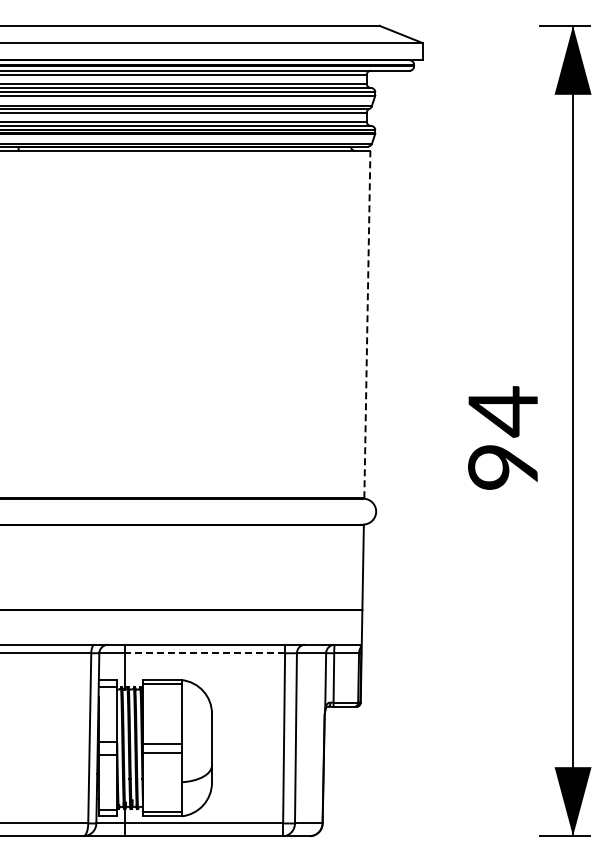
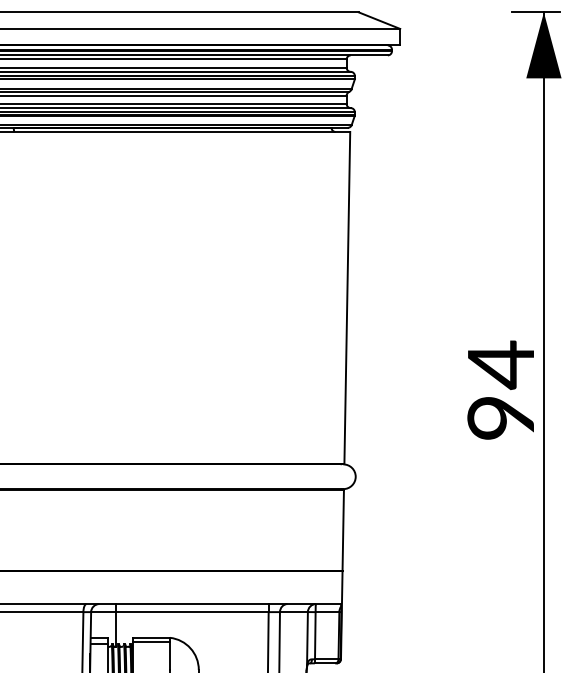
line: (367, 324) -> (347, 297), dashed -> solid
text: (502, 437) -> (500, 389), moved
line: (205, 653) -> (192, 612), dashed -> solid

